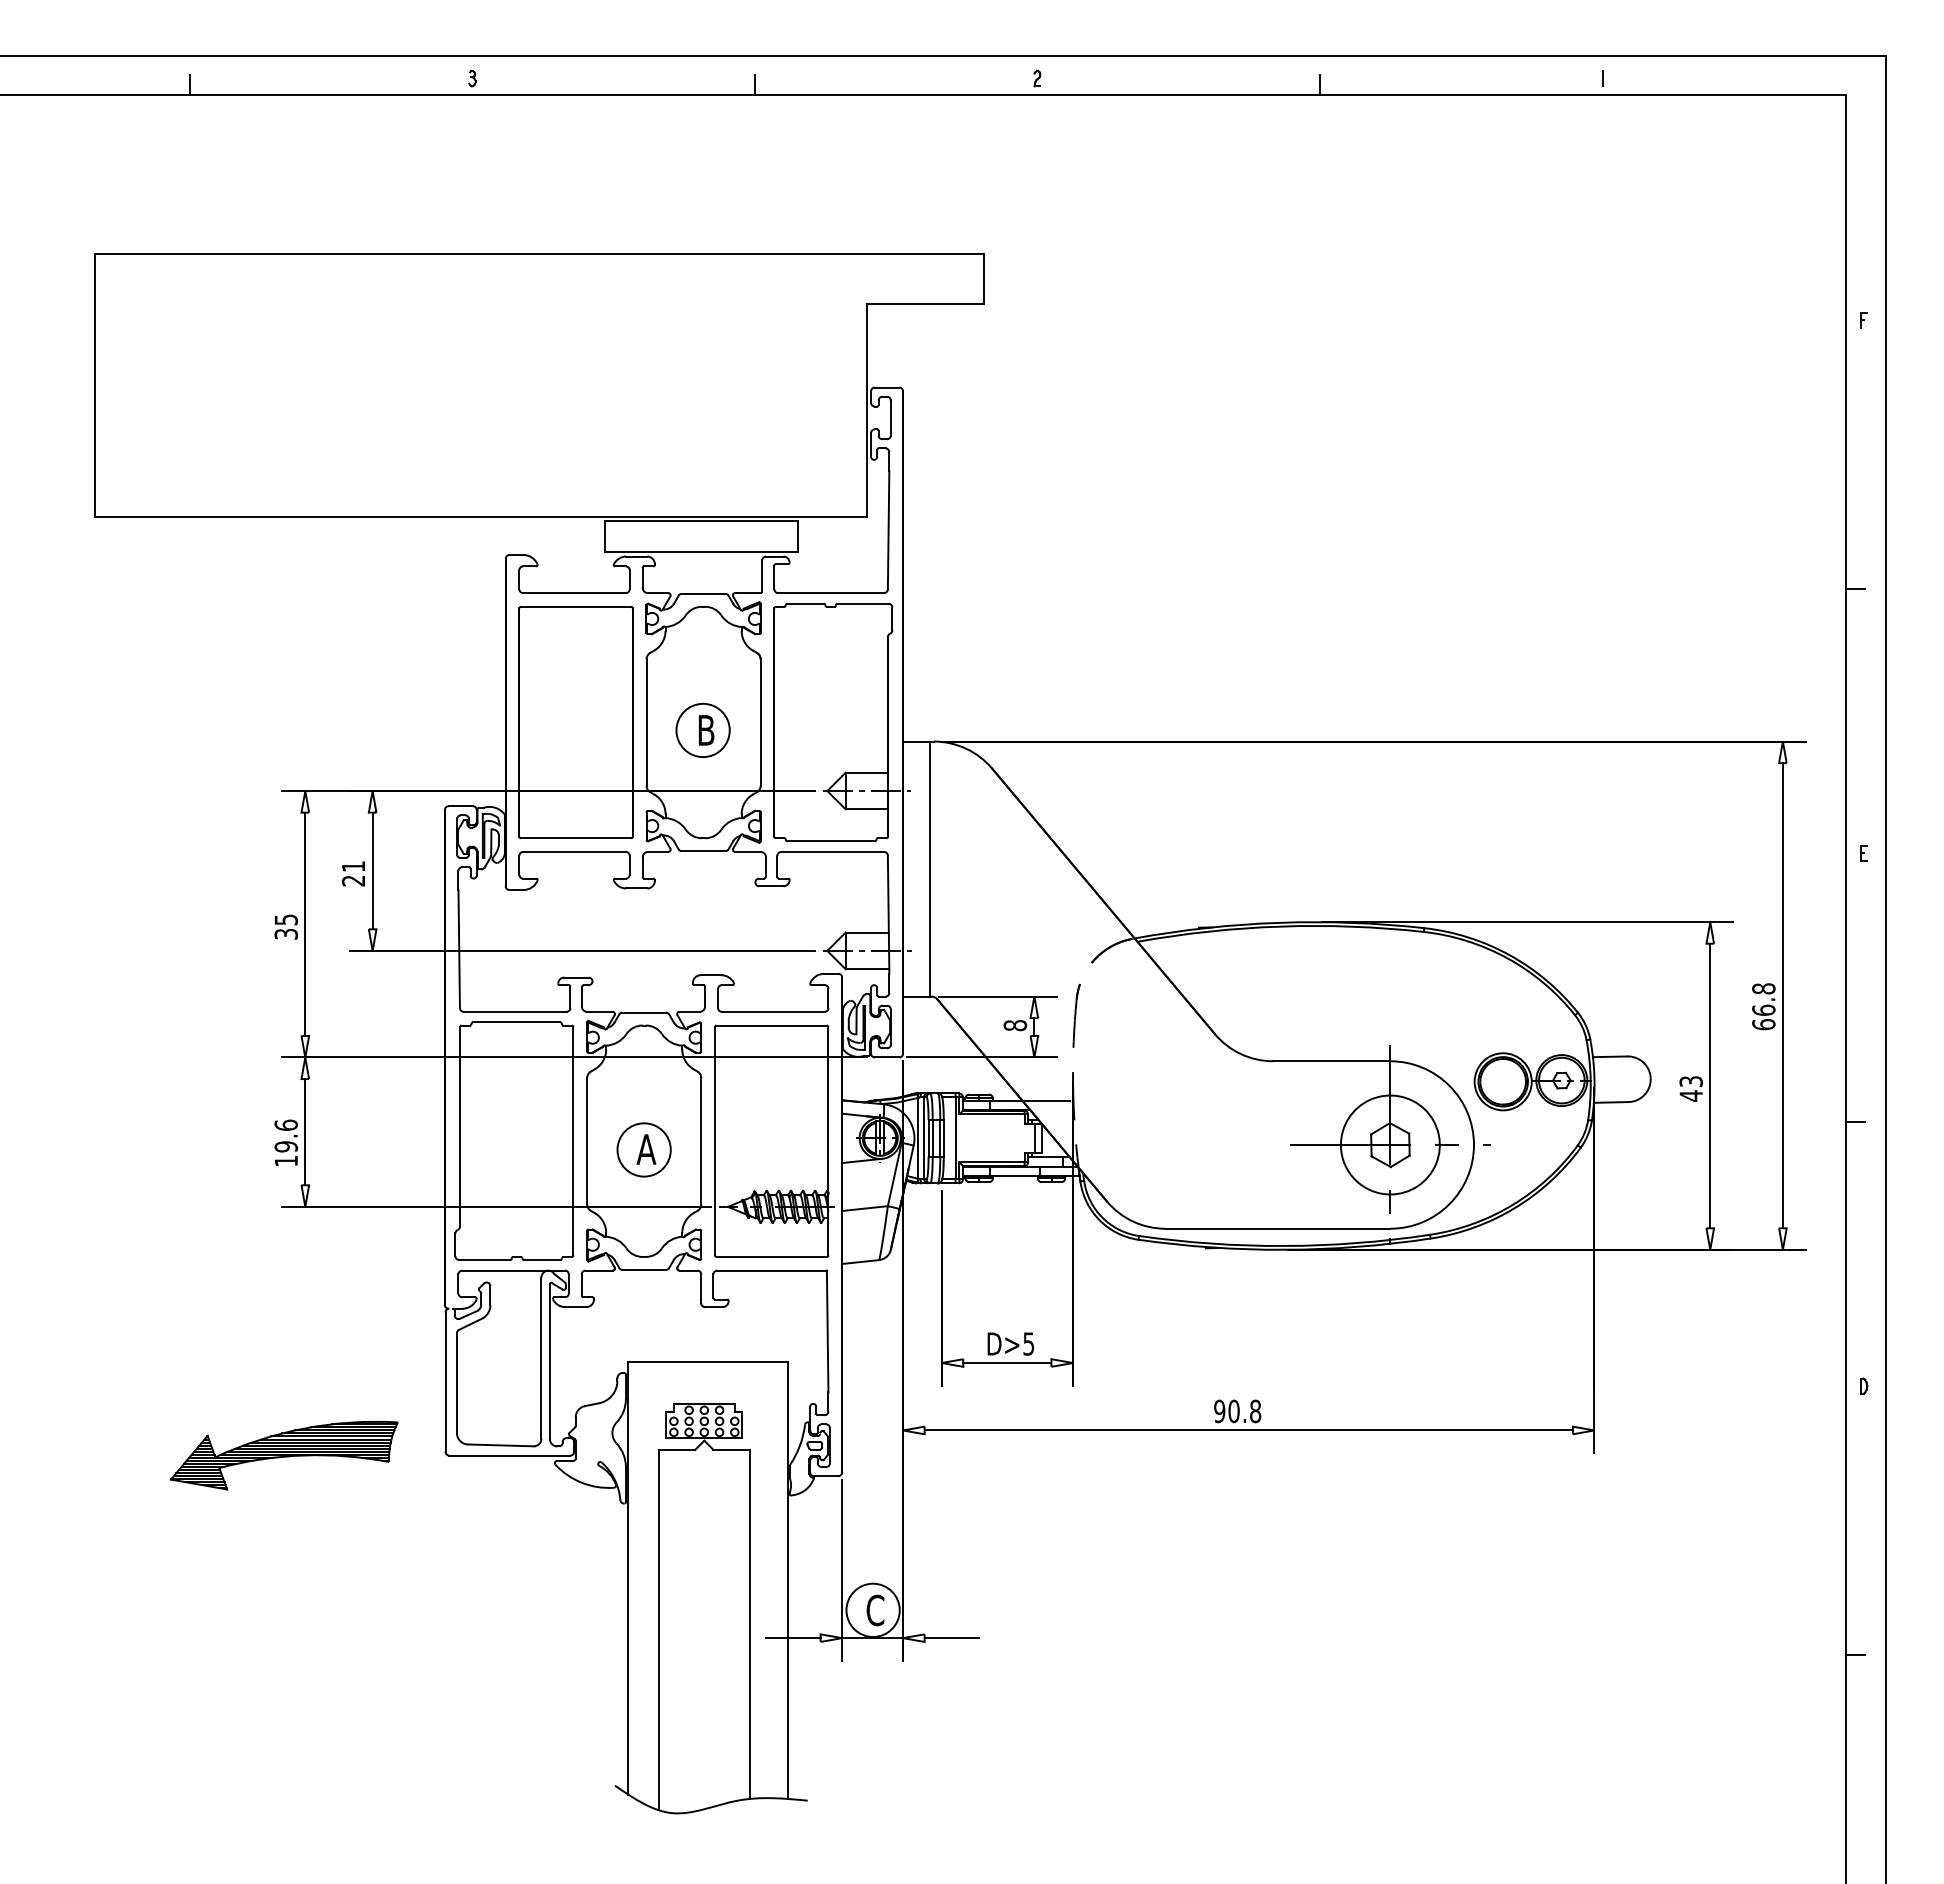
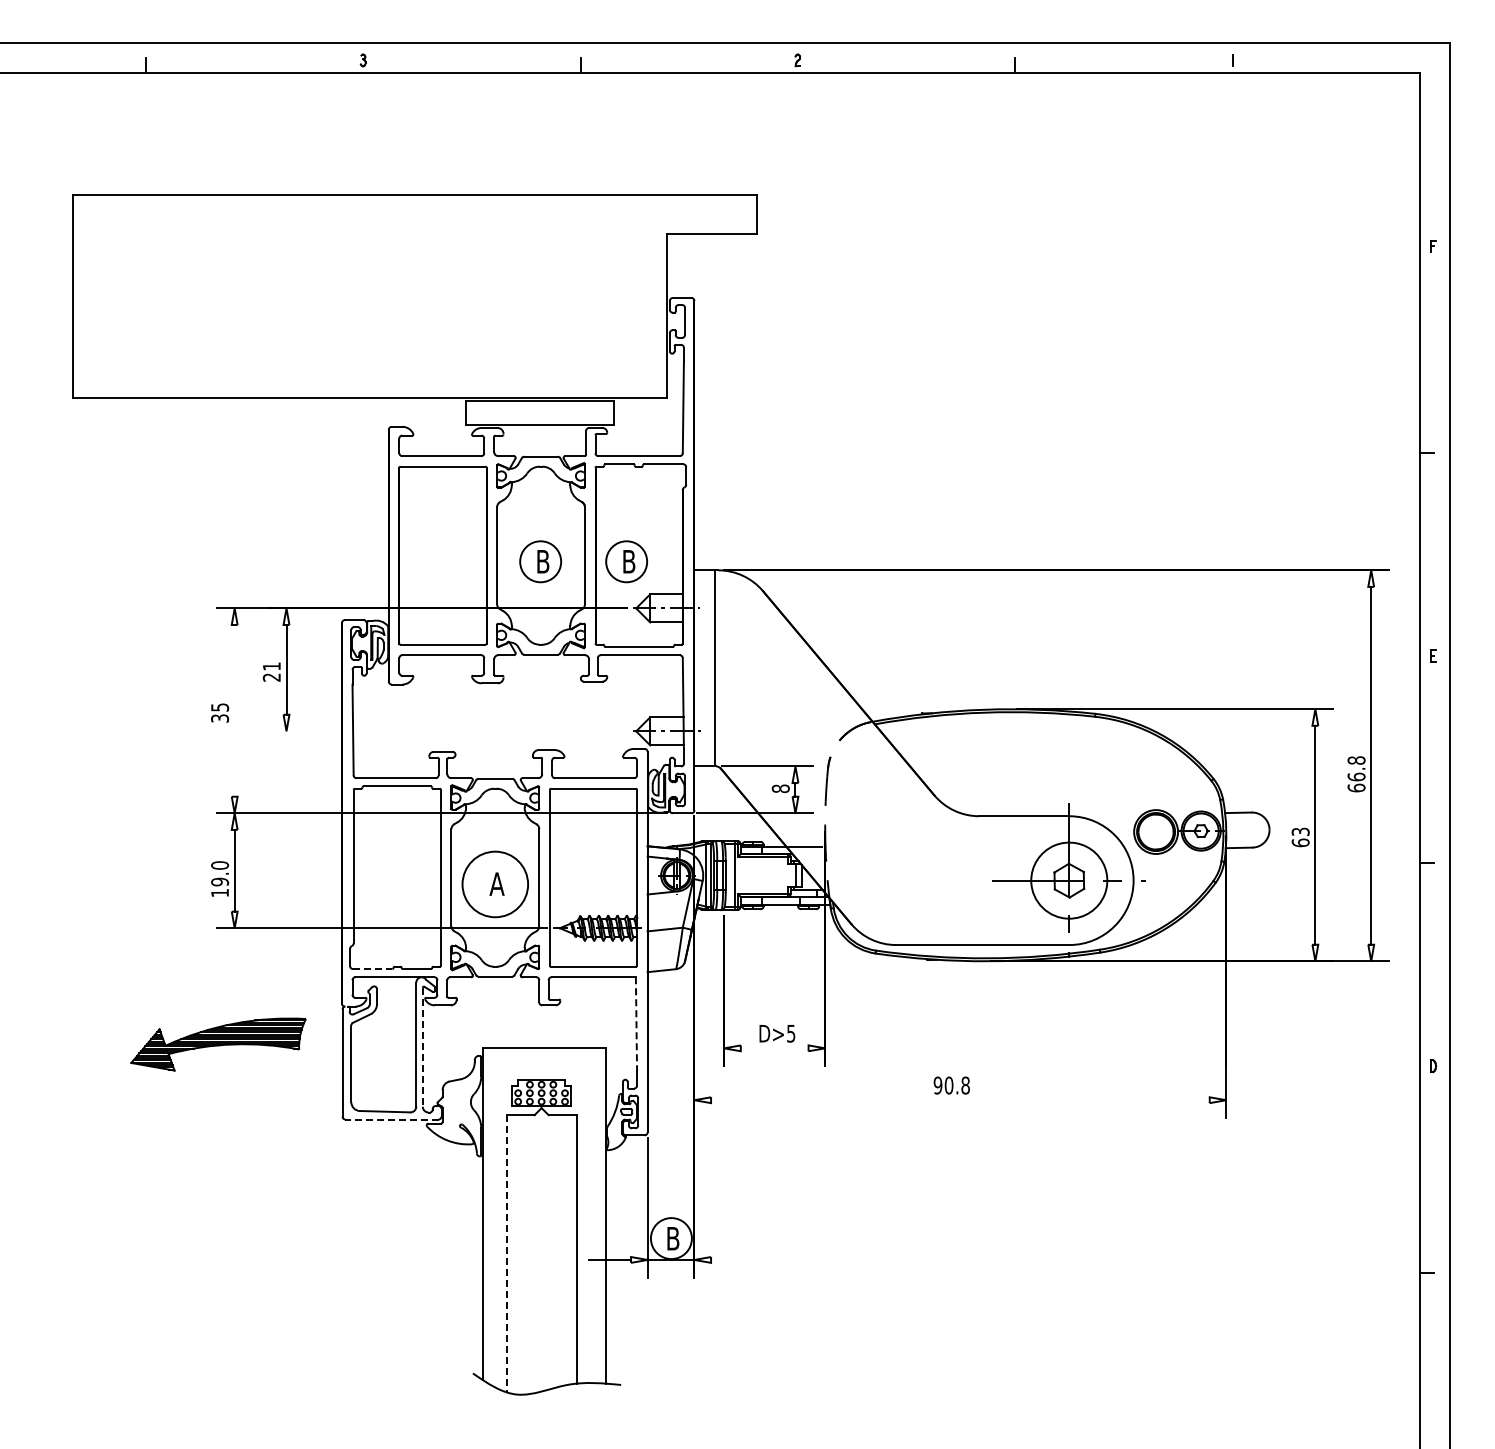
part: (814, 730) -> (626, 561), added
line: (305, 923) -> (234, 710), removed
line: (581, 951) -> (447, 731), removed
text: (1690, 1095) -> (1300, 842), 43 -> 63
text: (285, 1125) -> (219, 865), 19.6 -> 19.0
circle: (643, 1148) -> (494, 883), size x1.6
line: (484, 1260) -> (372, 969), solid -> dashed
line: (827, 1332) -> (636, 1024), solid -> dashed
line: (549, 1361) -> (422, 1047), solid -> dashed
line: (1007, 1363) -> (774, 1048), removed
line: (1248, 1430) -> (960, 1100), removed
part: (284, 1455) -> (218, 1044), moved
line: (510, 1455) -> (392, 1119), solid -> dashed
text: (874, 1610) -> (672, 1238), C -> B
line: (658, 1629) -> (506, 1253), solid -> dashed
line: (952, 1637) -> (732, 1259), removed

